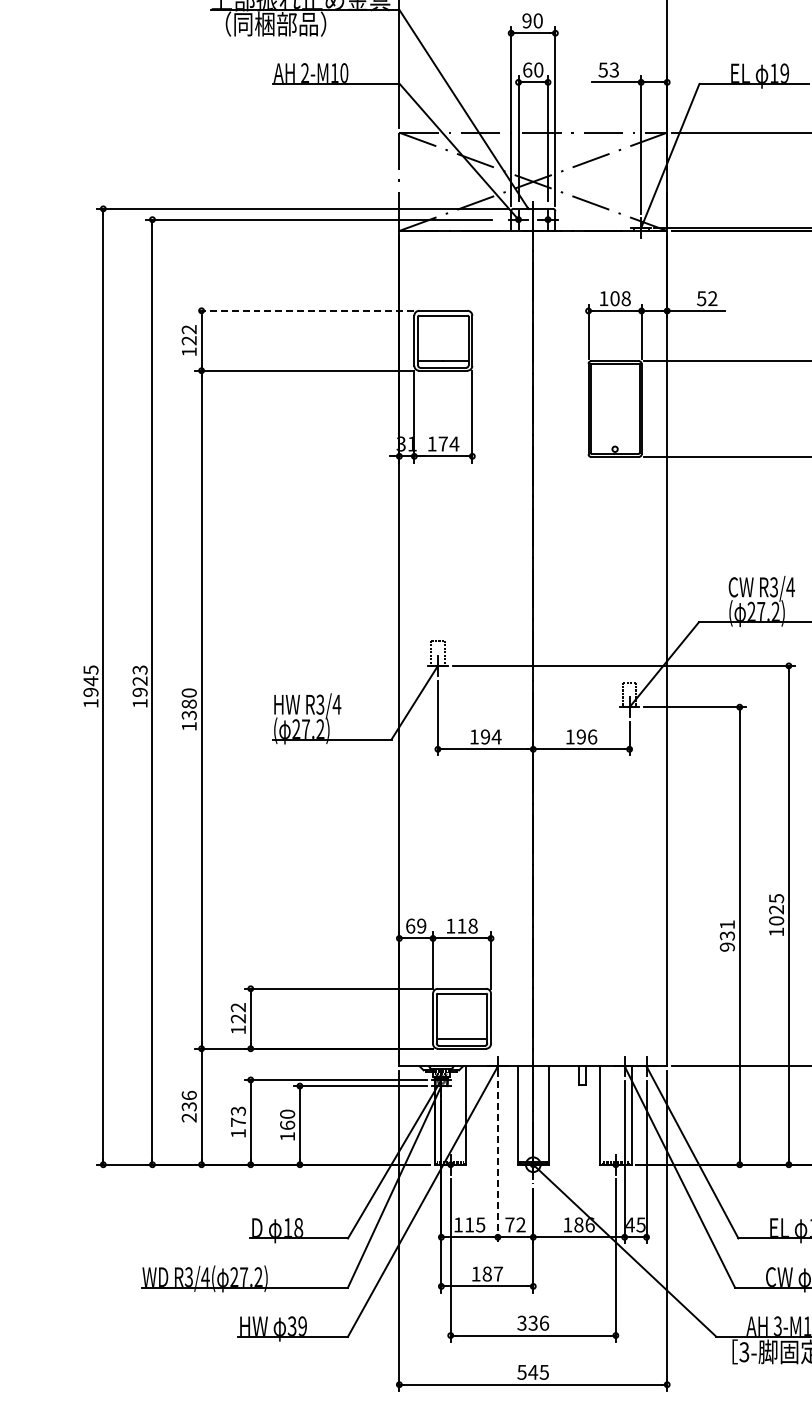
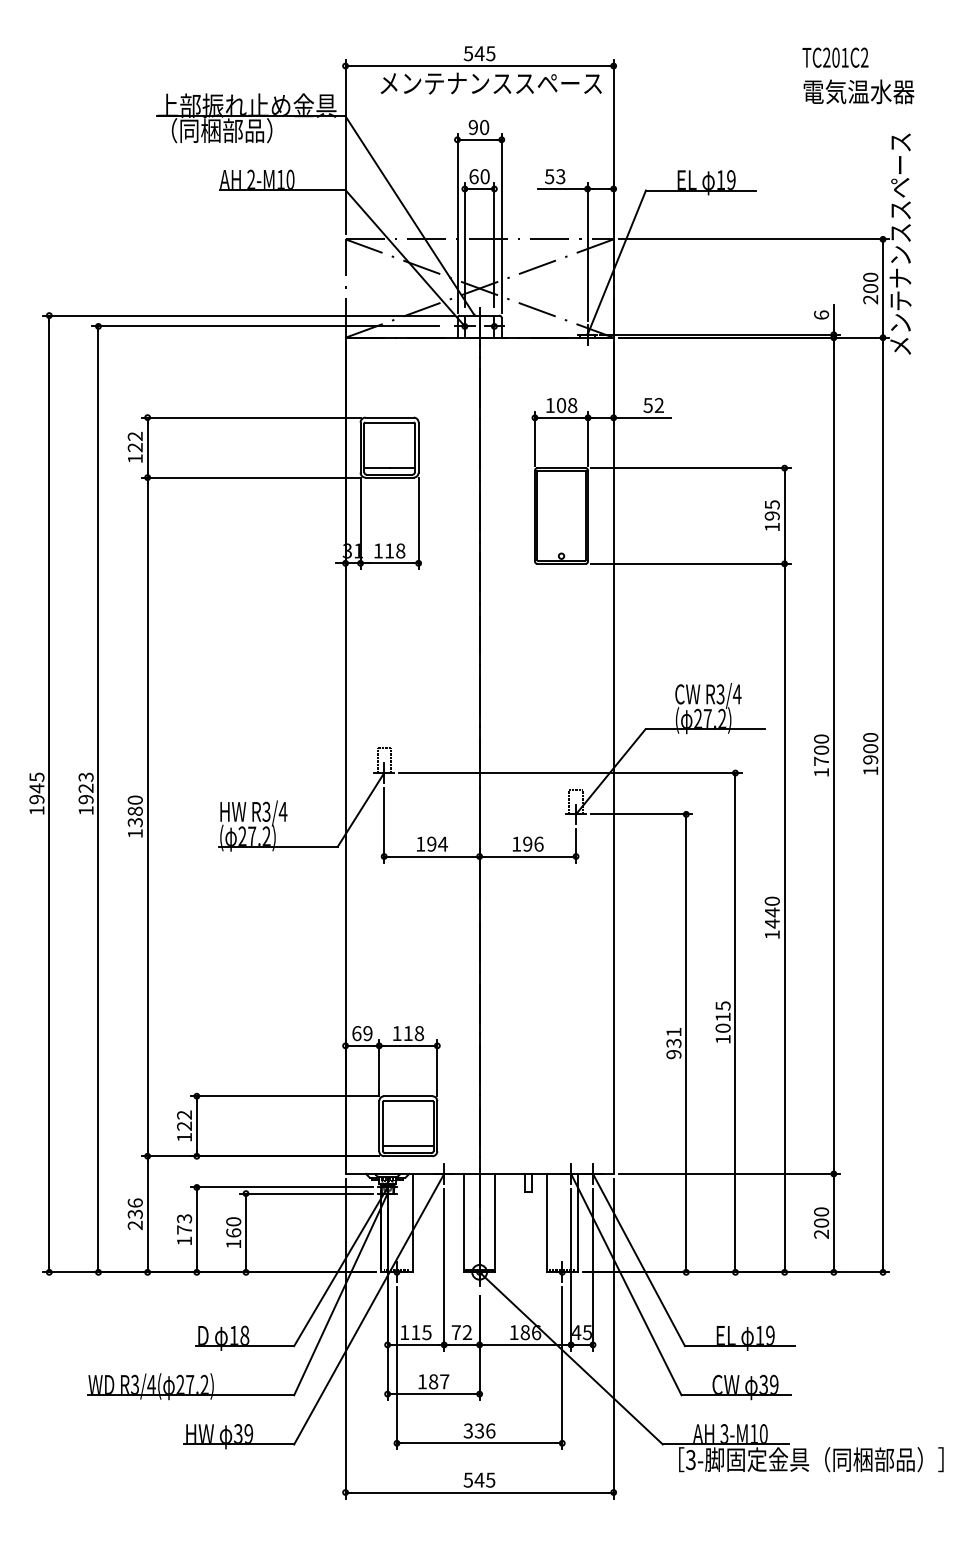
line: (305, 310) -> (251, 417), dashed -> solid
text: (449, 443) -> (395, 550), 174 -> 118
text: (775, 909) -> (722, 1016), 1025 -> 1015
line: (498, 1162) -> (444, 1270), dashed -> solid

